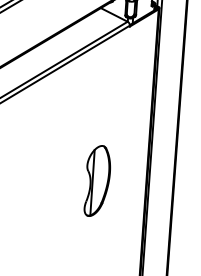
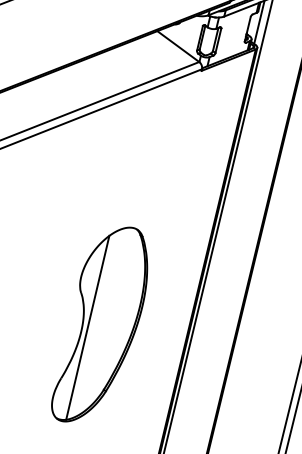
part: (97, 180) -> (102, 324), size x1.67

